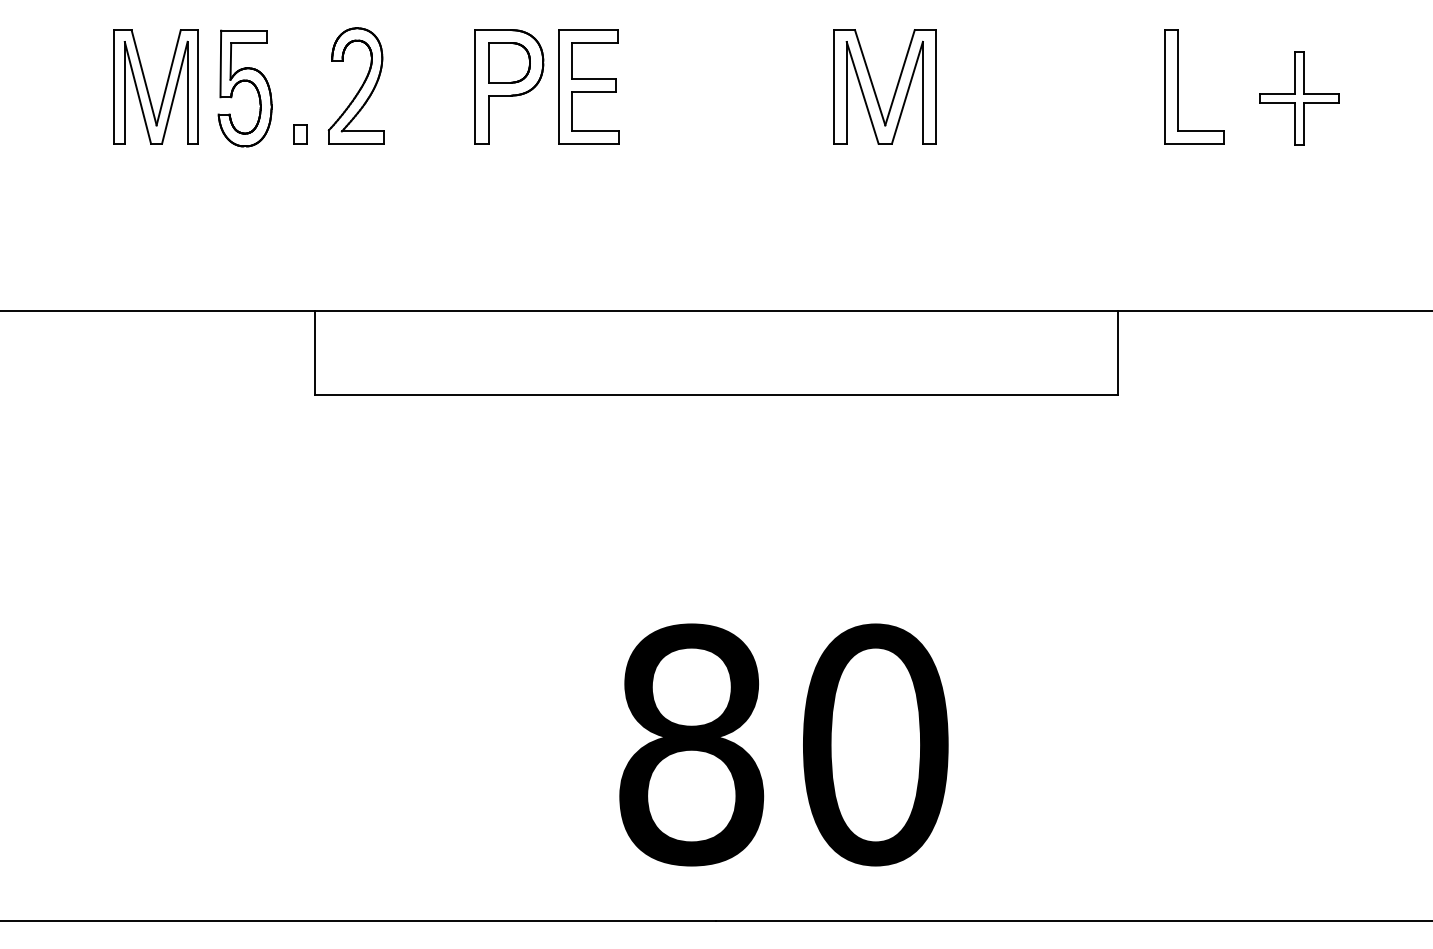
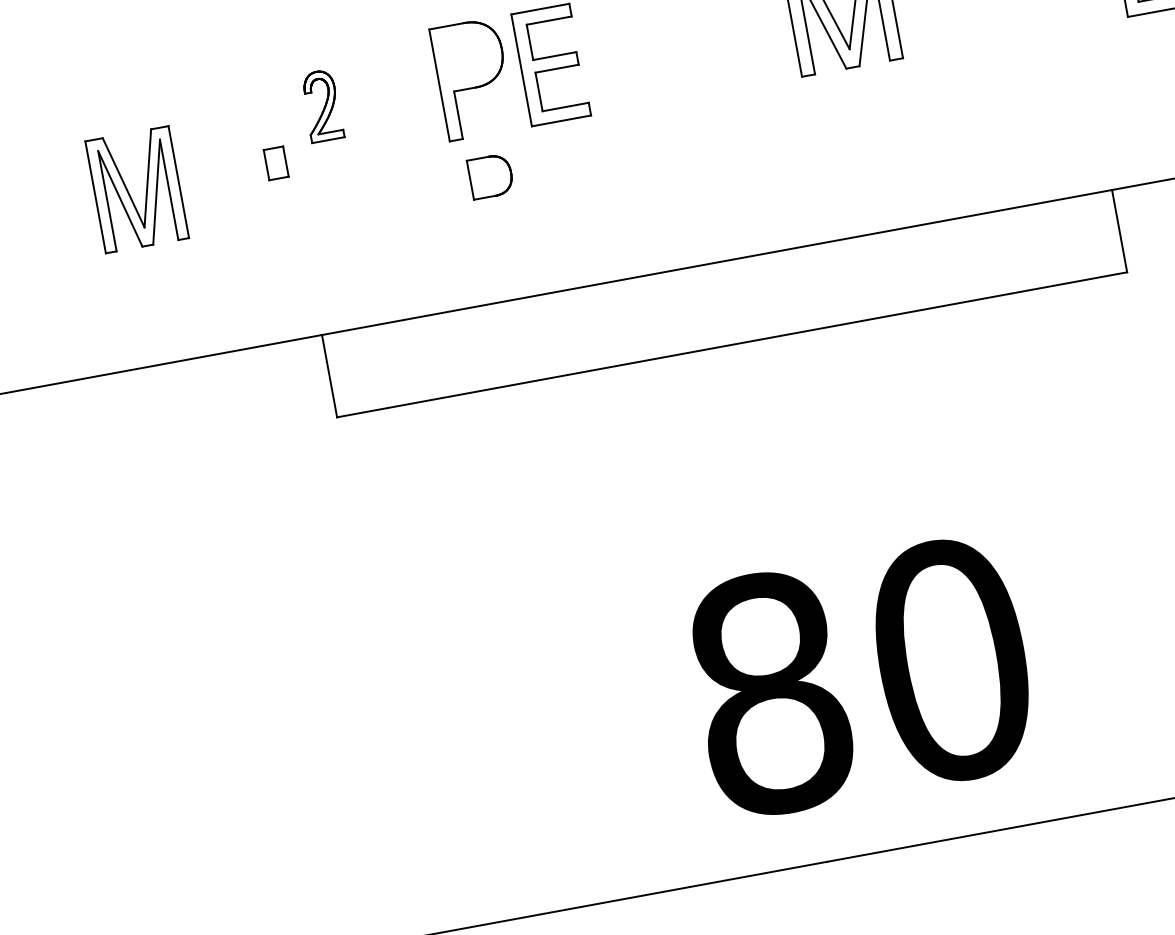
part: (509, 62) -> (490, 176), moved
part: (241, 82) -> (208, 123), removed
part: (355, 85) -> (321, 105), size x0.6
part: (148, 89) -> (130, 193), moved
part: (300, 134) -> (276, 163), size x1.6

